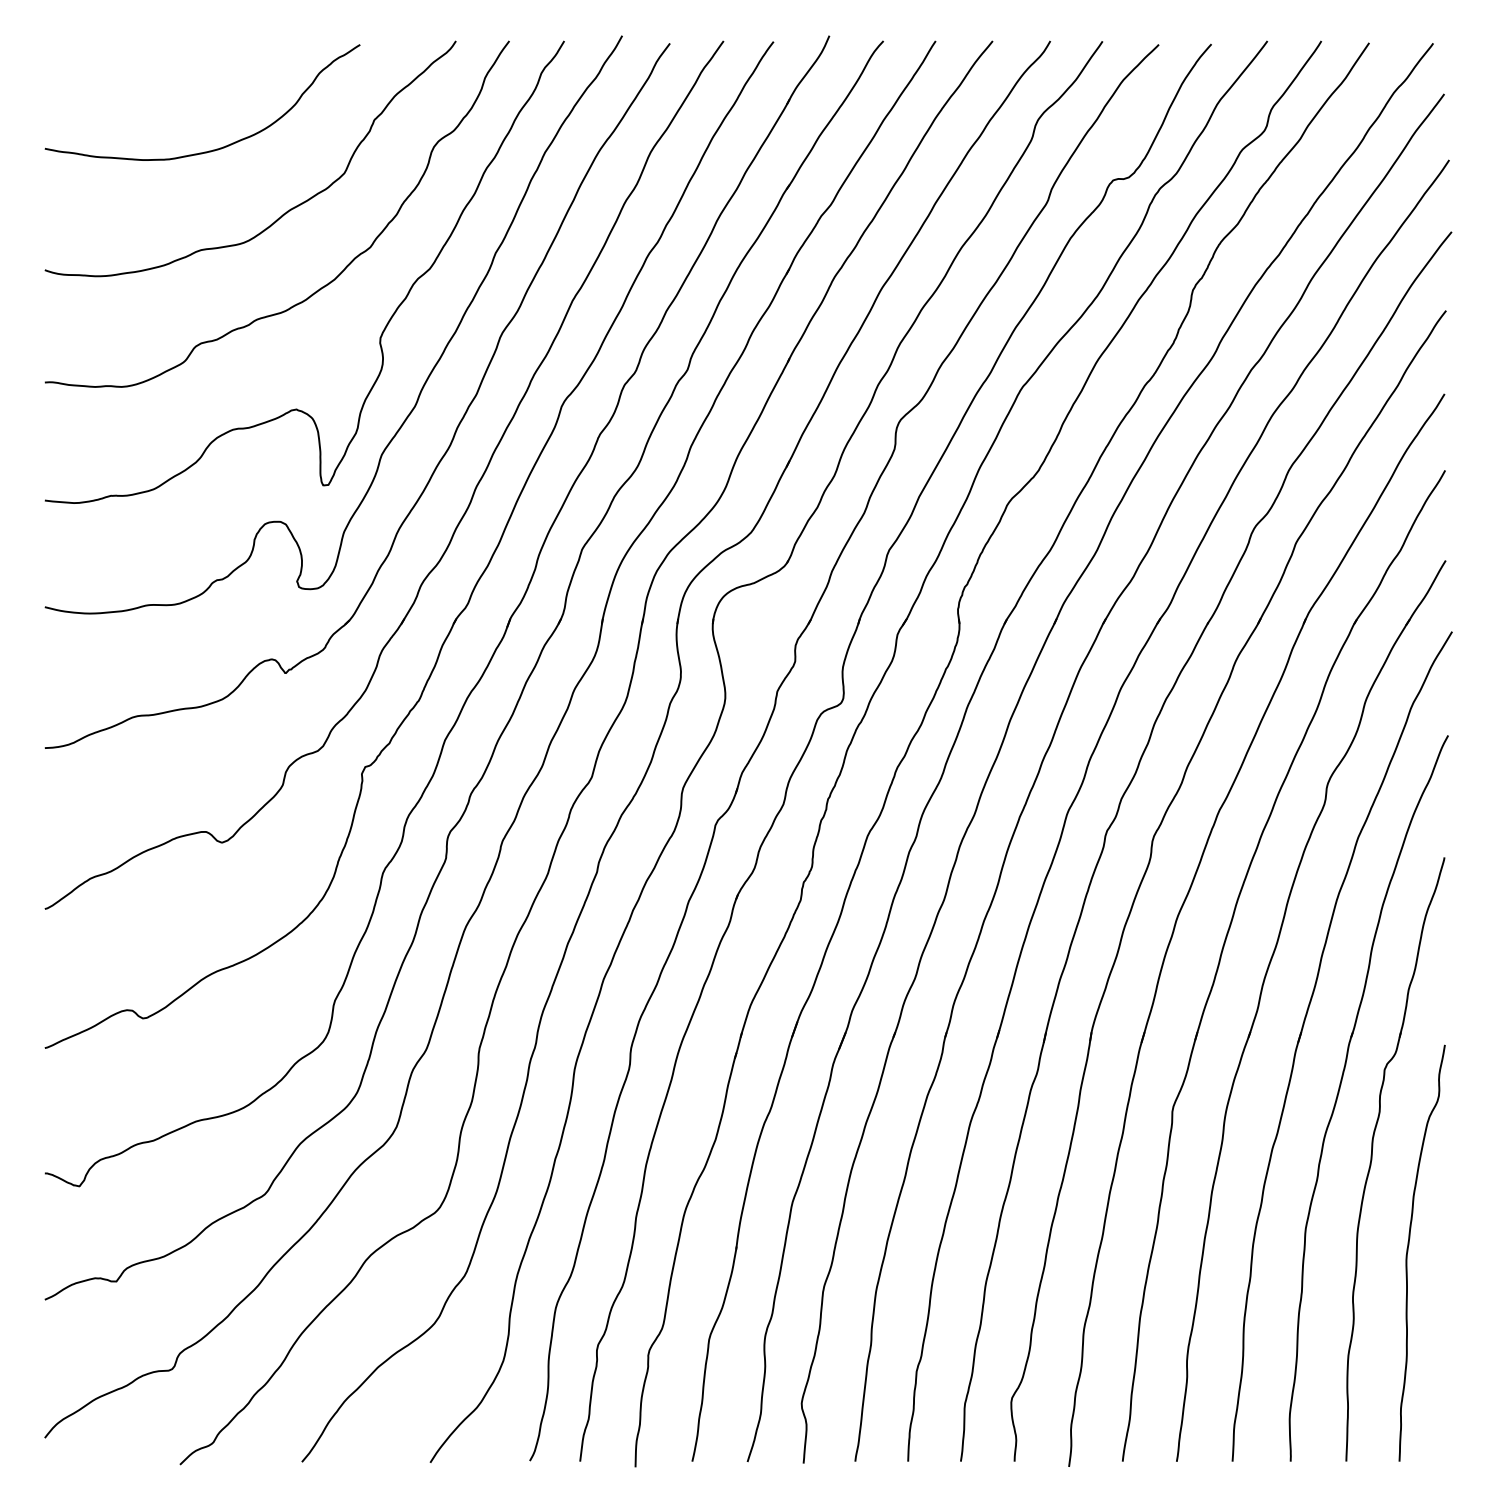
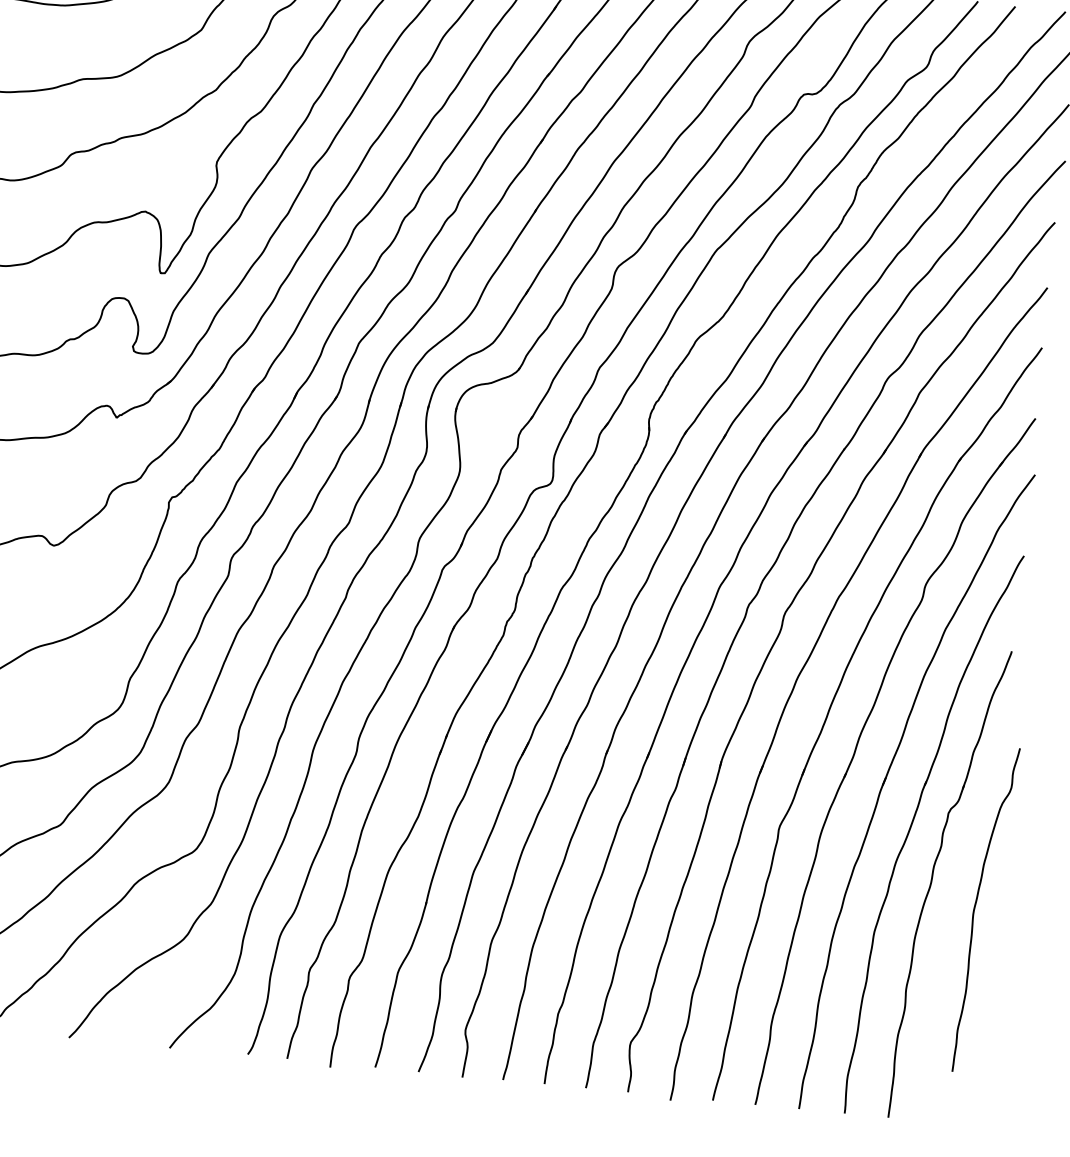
curve: (1408, 1252) -> (975, 908), moved

